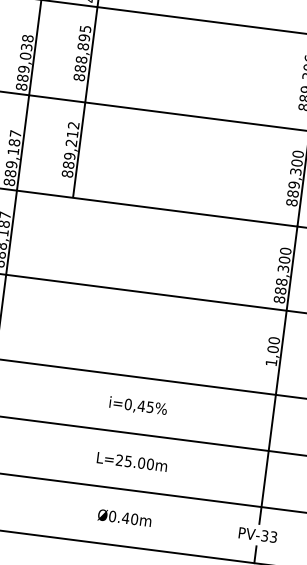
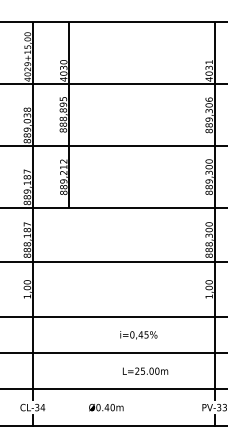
text: (137, 406) -> (138, 335), moved
text: (132, 460) -> (145, 370), moved
text: (125, 517) -> (106, 407), moved

